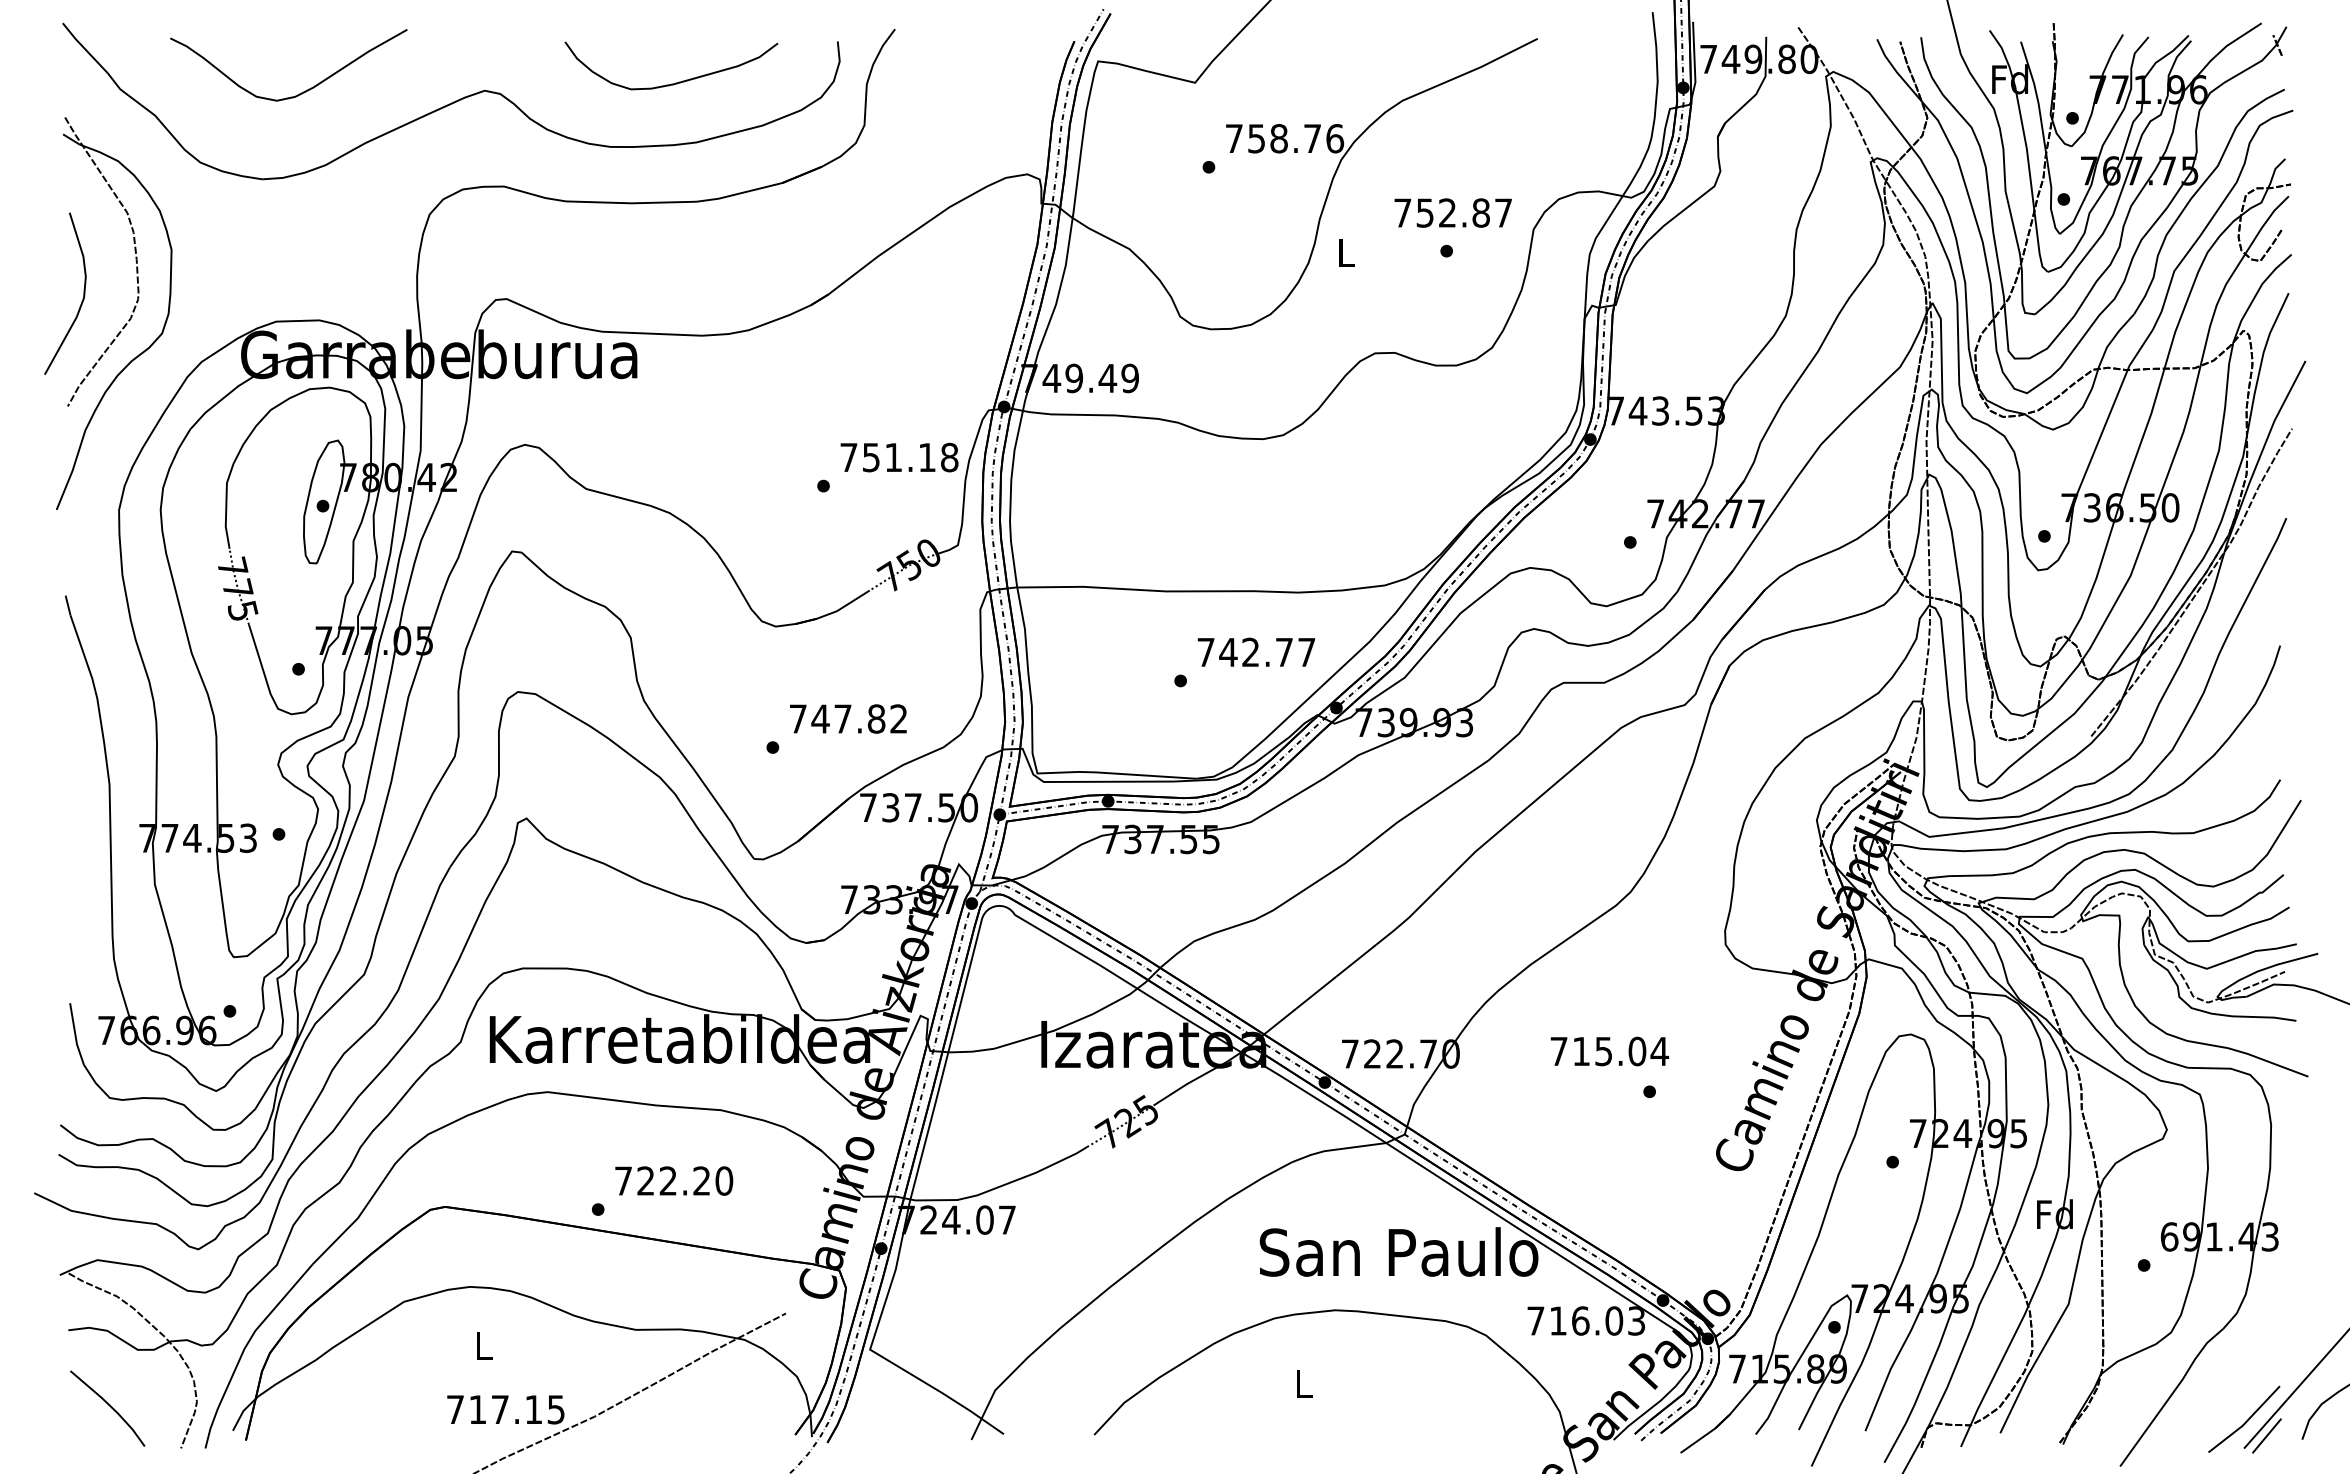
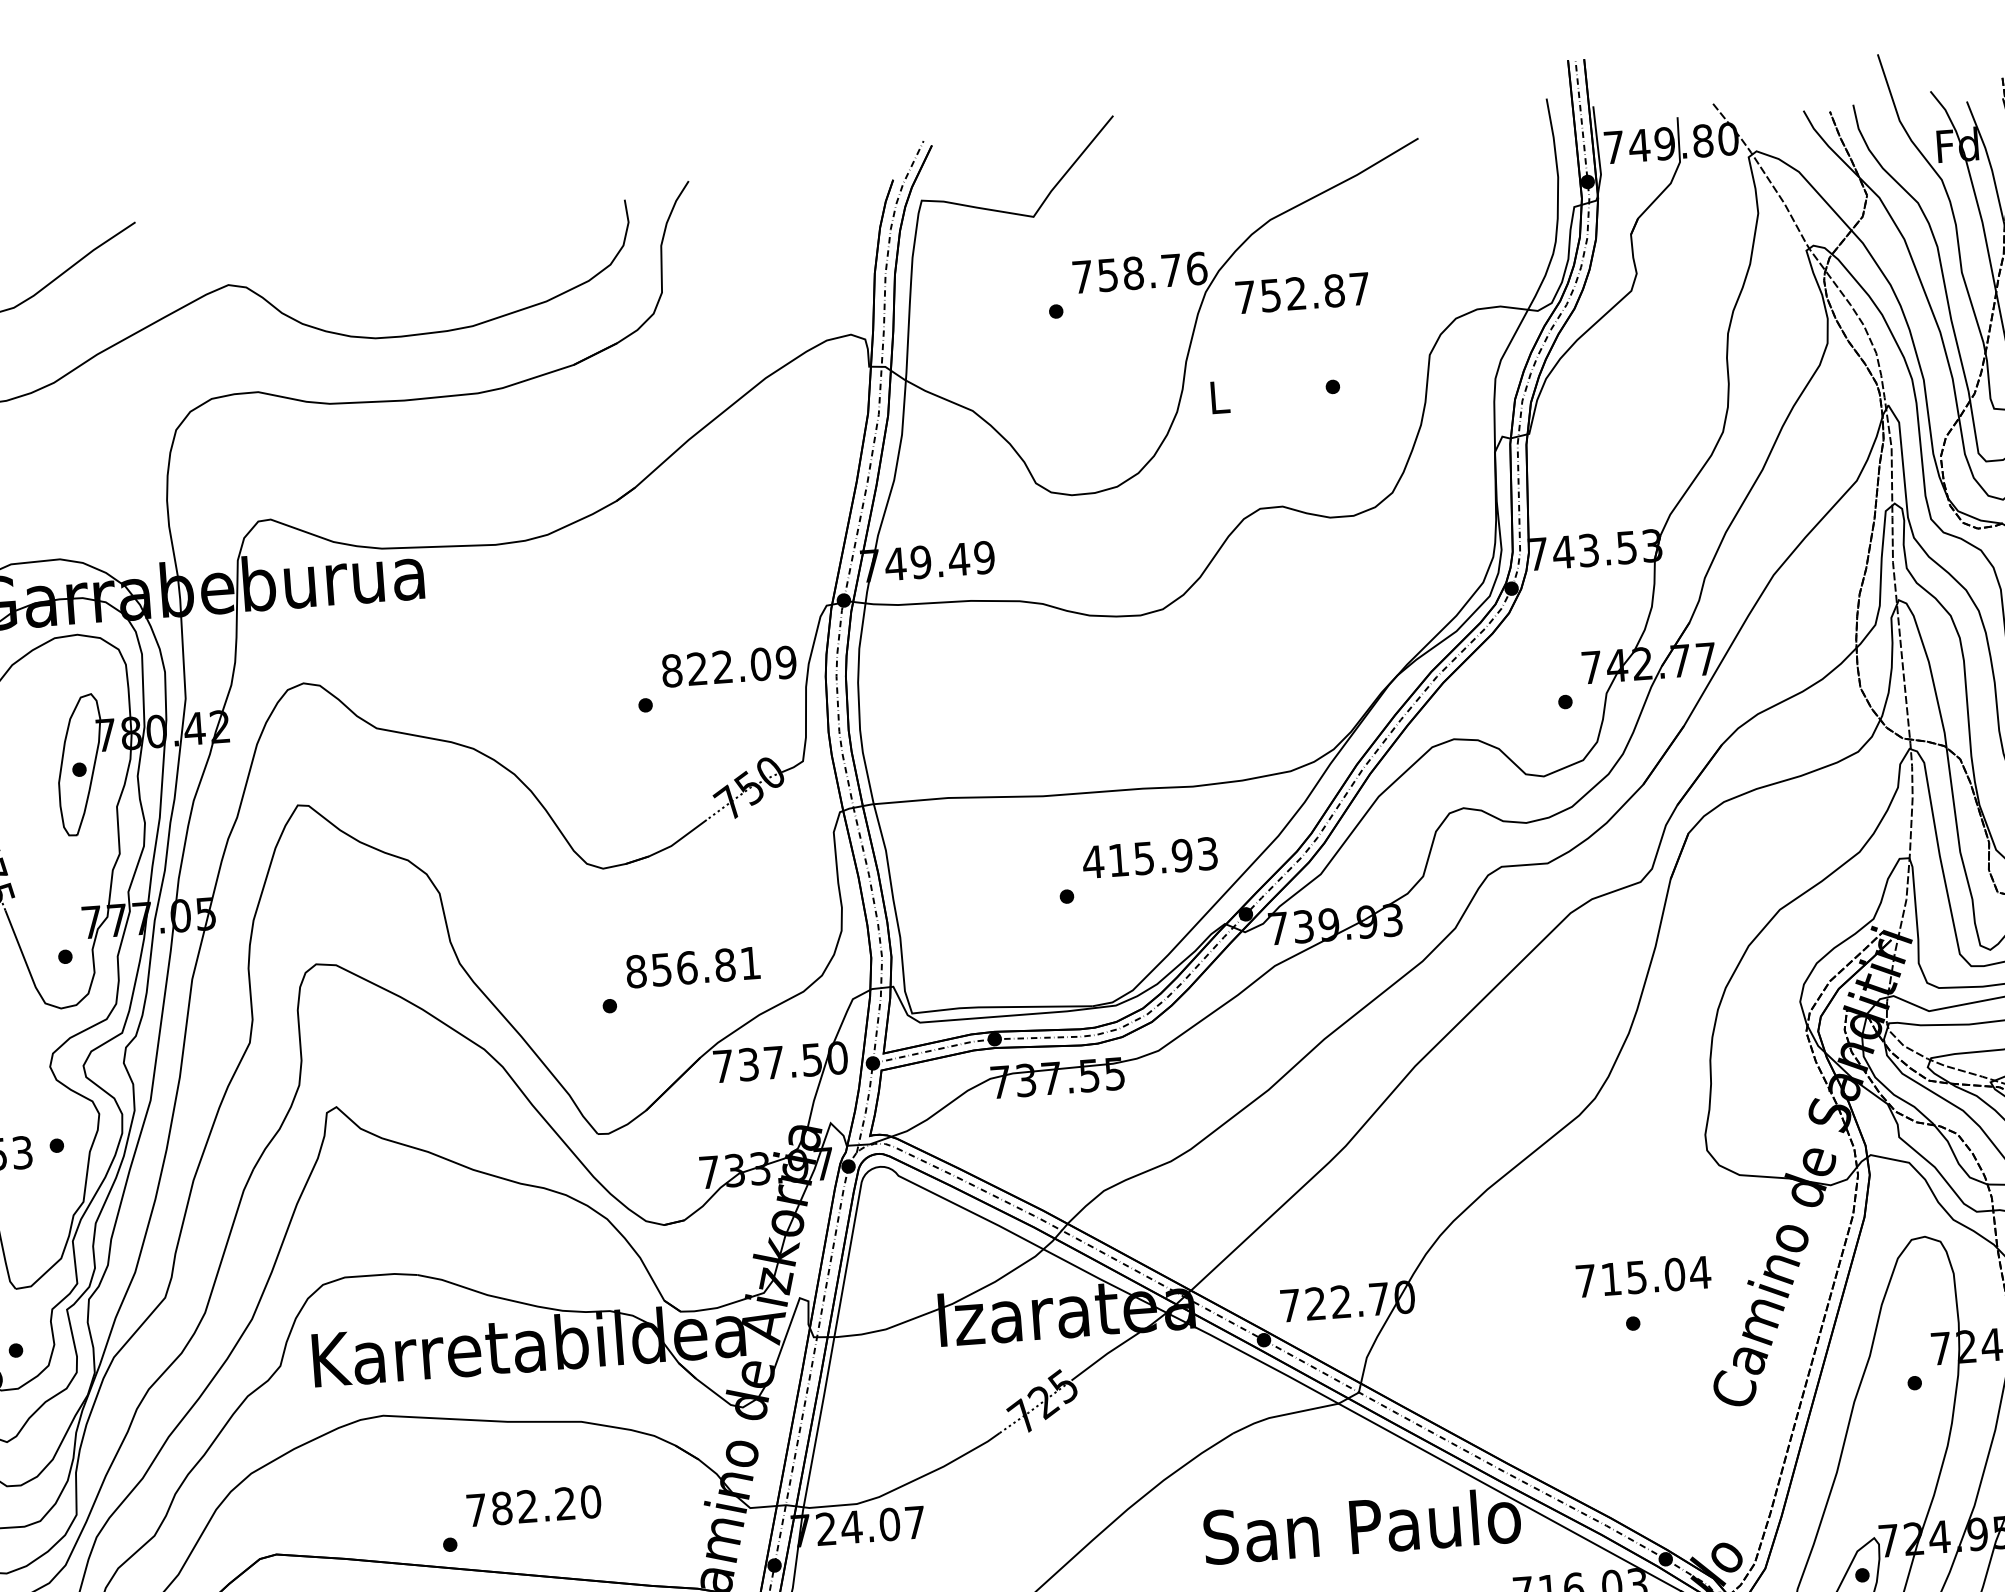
curve: (675, 82) -> (444, 259), removed
text: (1452, 212) -> (1301, 292), moved
text: (899, 457) -> (729, 666), 751.18 -> 822.09
text: (1255, 652) -> (1149, 858), 742.77 -> 415.93
text: (847, 718) -> (692, 966), 747.82 -> 856.81
text: (1609, 1051) -> (1643, 1276), moved
text: (645, 1180) -> (501, 1507), 722.20 -> 782.20

